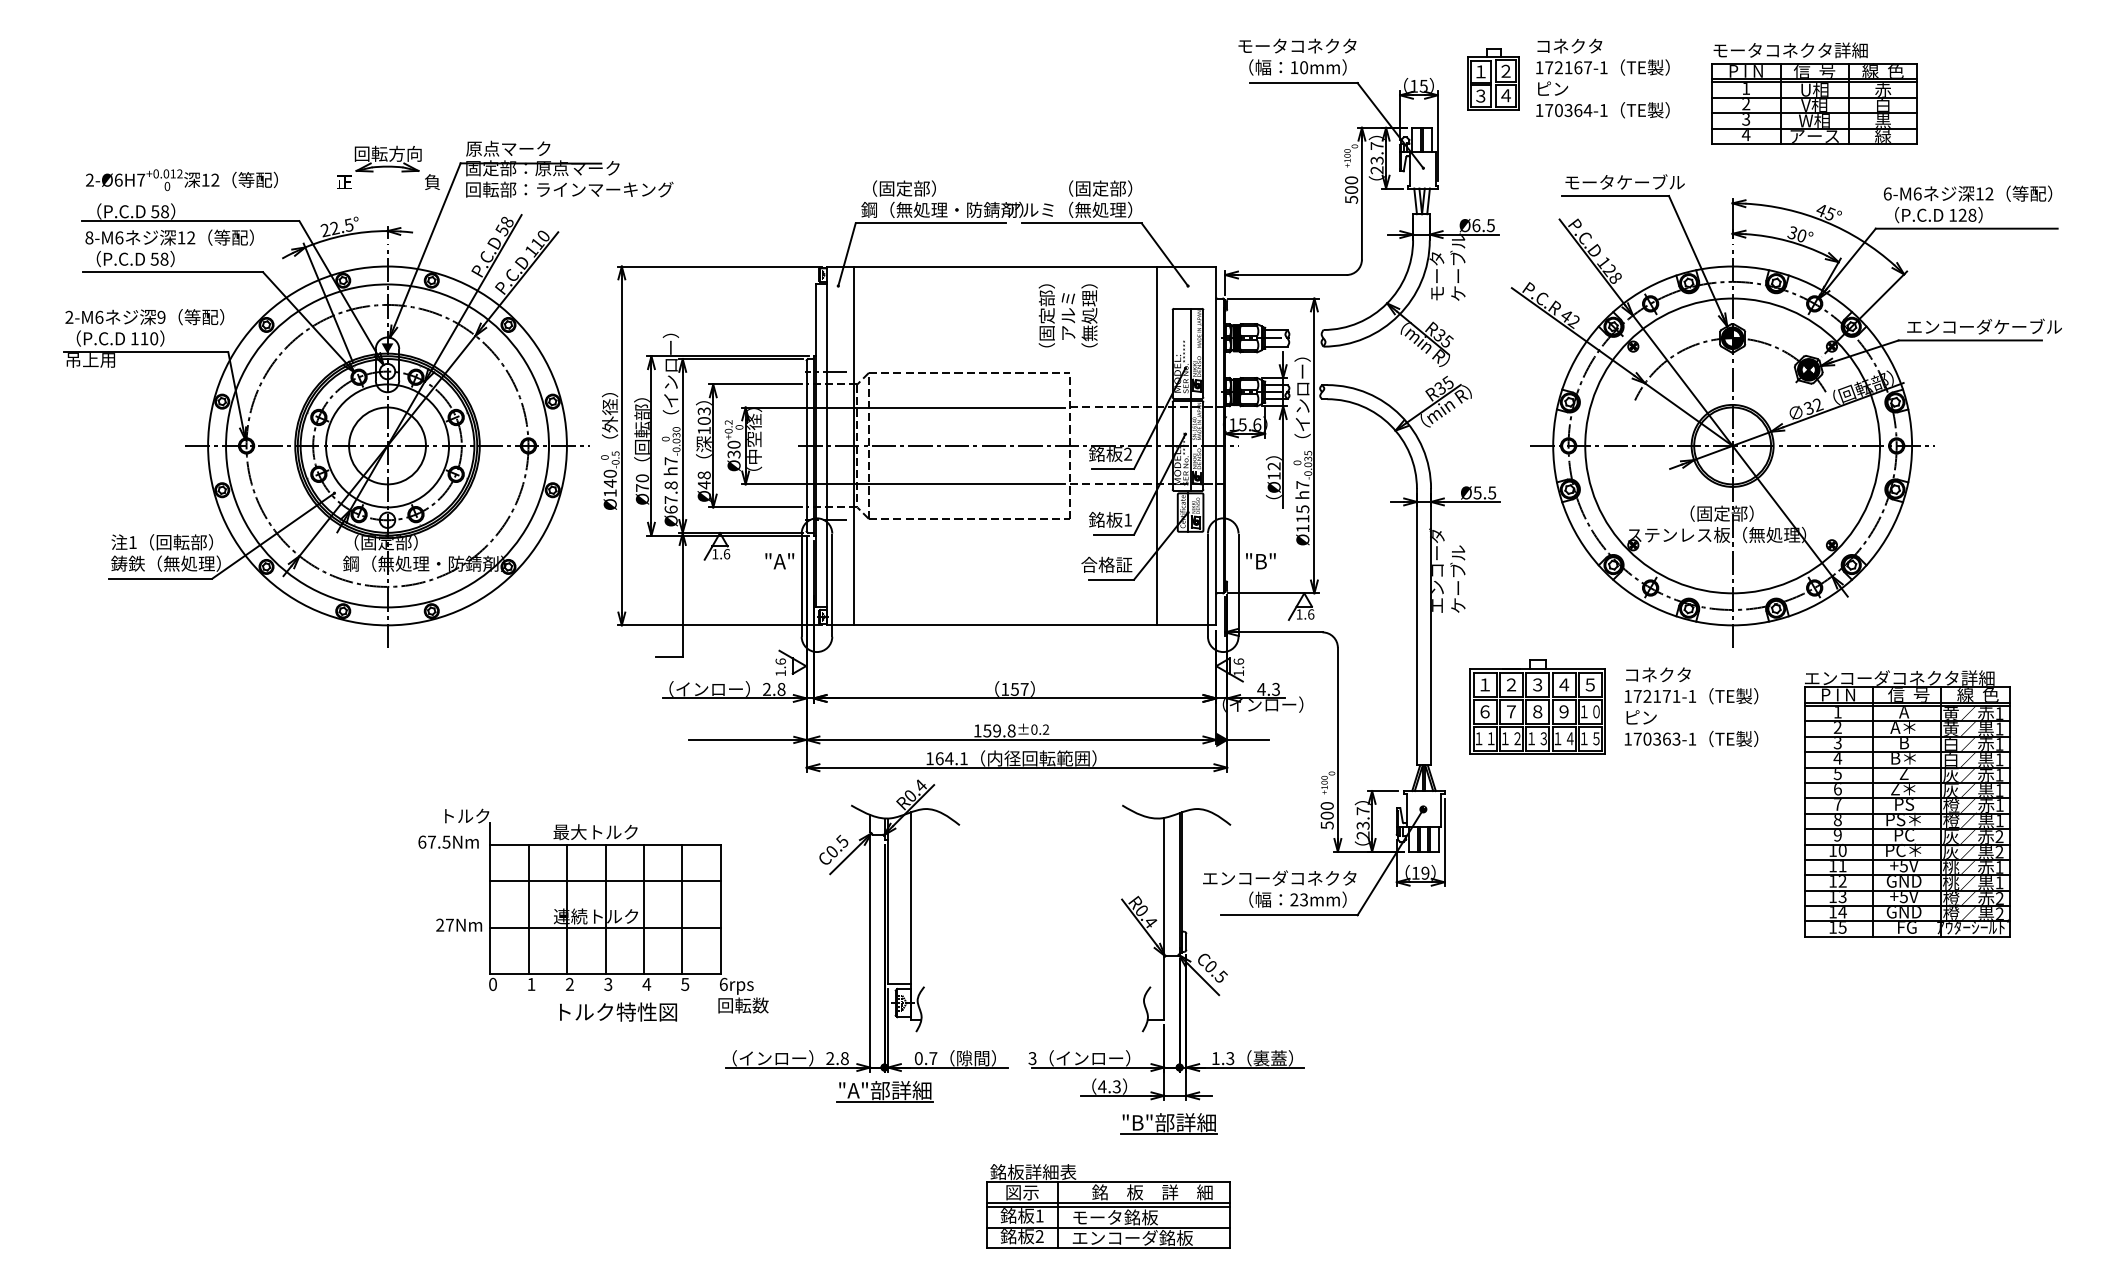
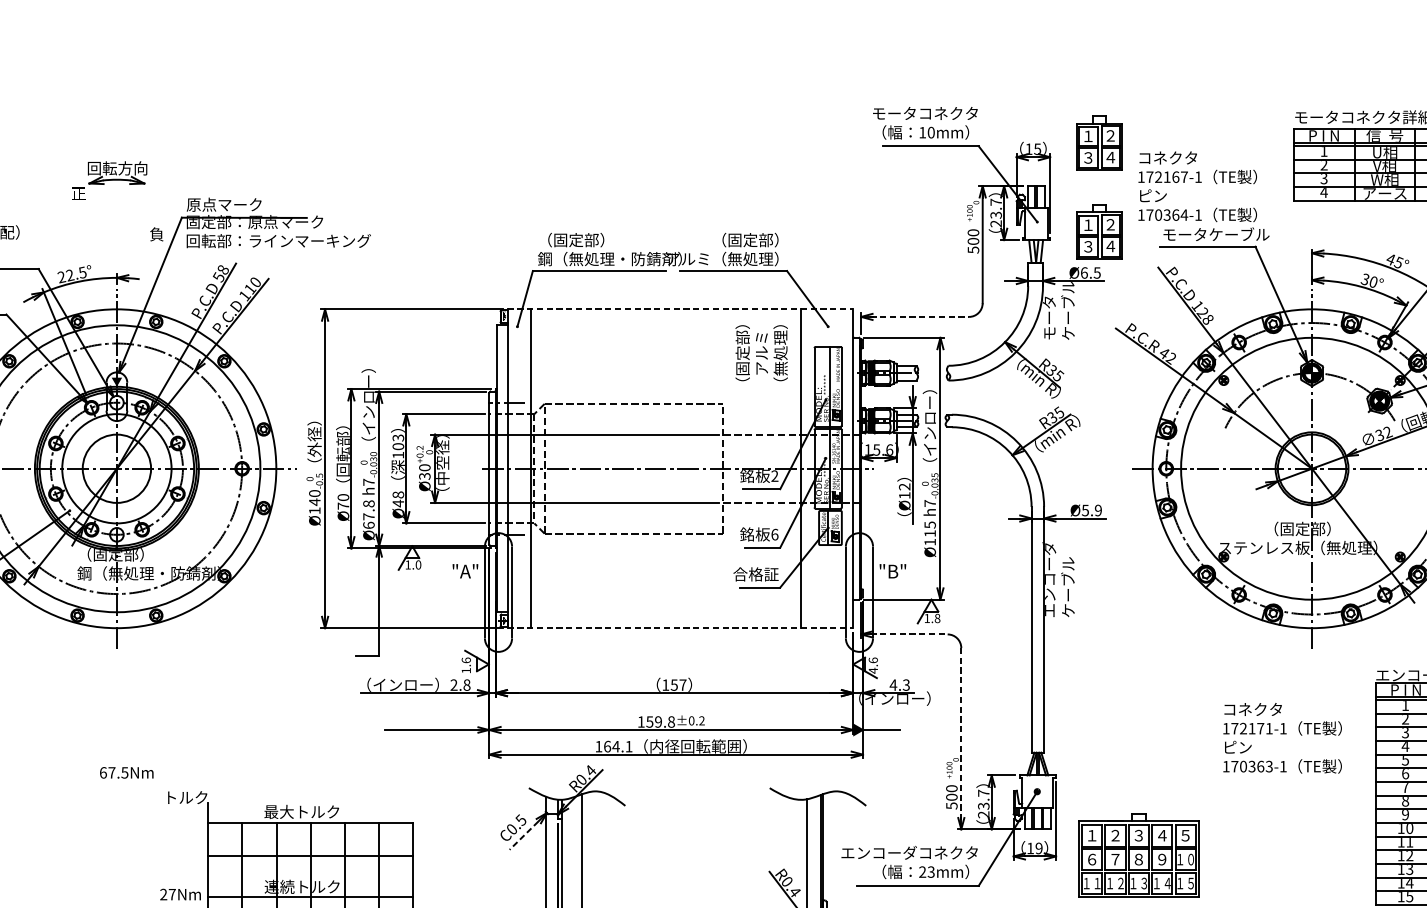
text: (1602, 78) -> (1197, 186), moved
part: (379, 166) -> (109, 179), moved
part: (1493, 179) -> (1099, 232), added
line: (1021, 266) -> (680, 309), solid -> dashed
line: (1291, 275) -> (920, 317), solid -> dashed
text: (1067, 315) -> (761, 352), moved
text: (1492, 492) -> (1098, 510), Ø5.5 -> Ø5.9
text: (1128, 519) -> (775, 534), 1 -> 6
text: (726, 554) -> (418, 565), 1.6 -> 1.0
text: (1311, 614) -> (937, 618), 1.6 -> 1.8
line: (1021, 625) -> (680, 628), solid -> dashed
line: (1278, 632) -> (908, 634), solid -> dashed
text: (1238, 672) -> (873, 670), 1.6 -> 4.6
part: (1537, 706) -> (1138, 854), moved
text: (1691, 706) -> (1282, 737), moved
line: (1337, 744) -> (960, 734), solid -> dashed
text: (448, 841) -> (126, 772), moved
line: (845, 858) -> (523, 835), solid -> dashed

